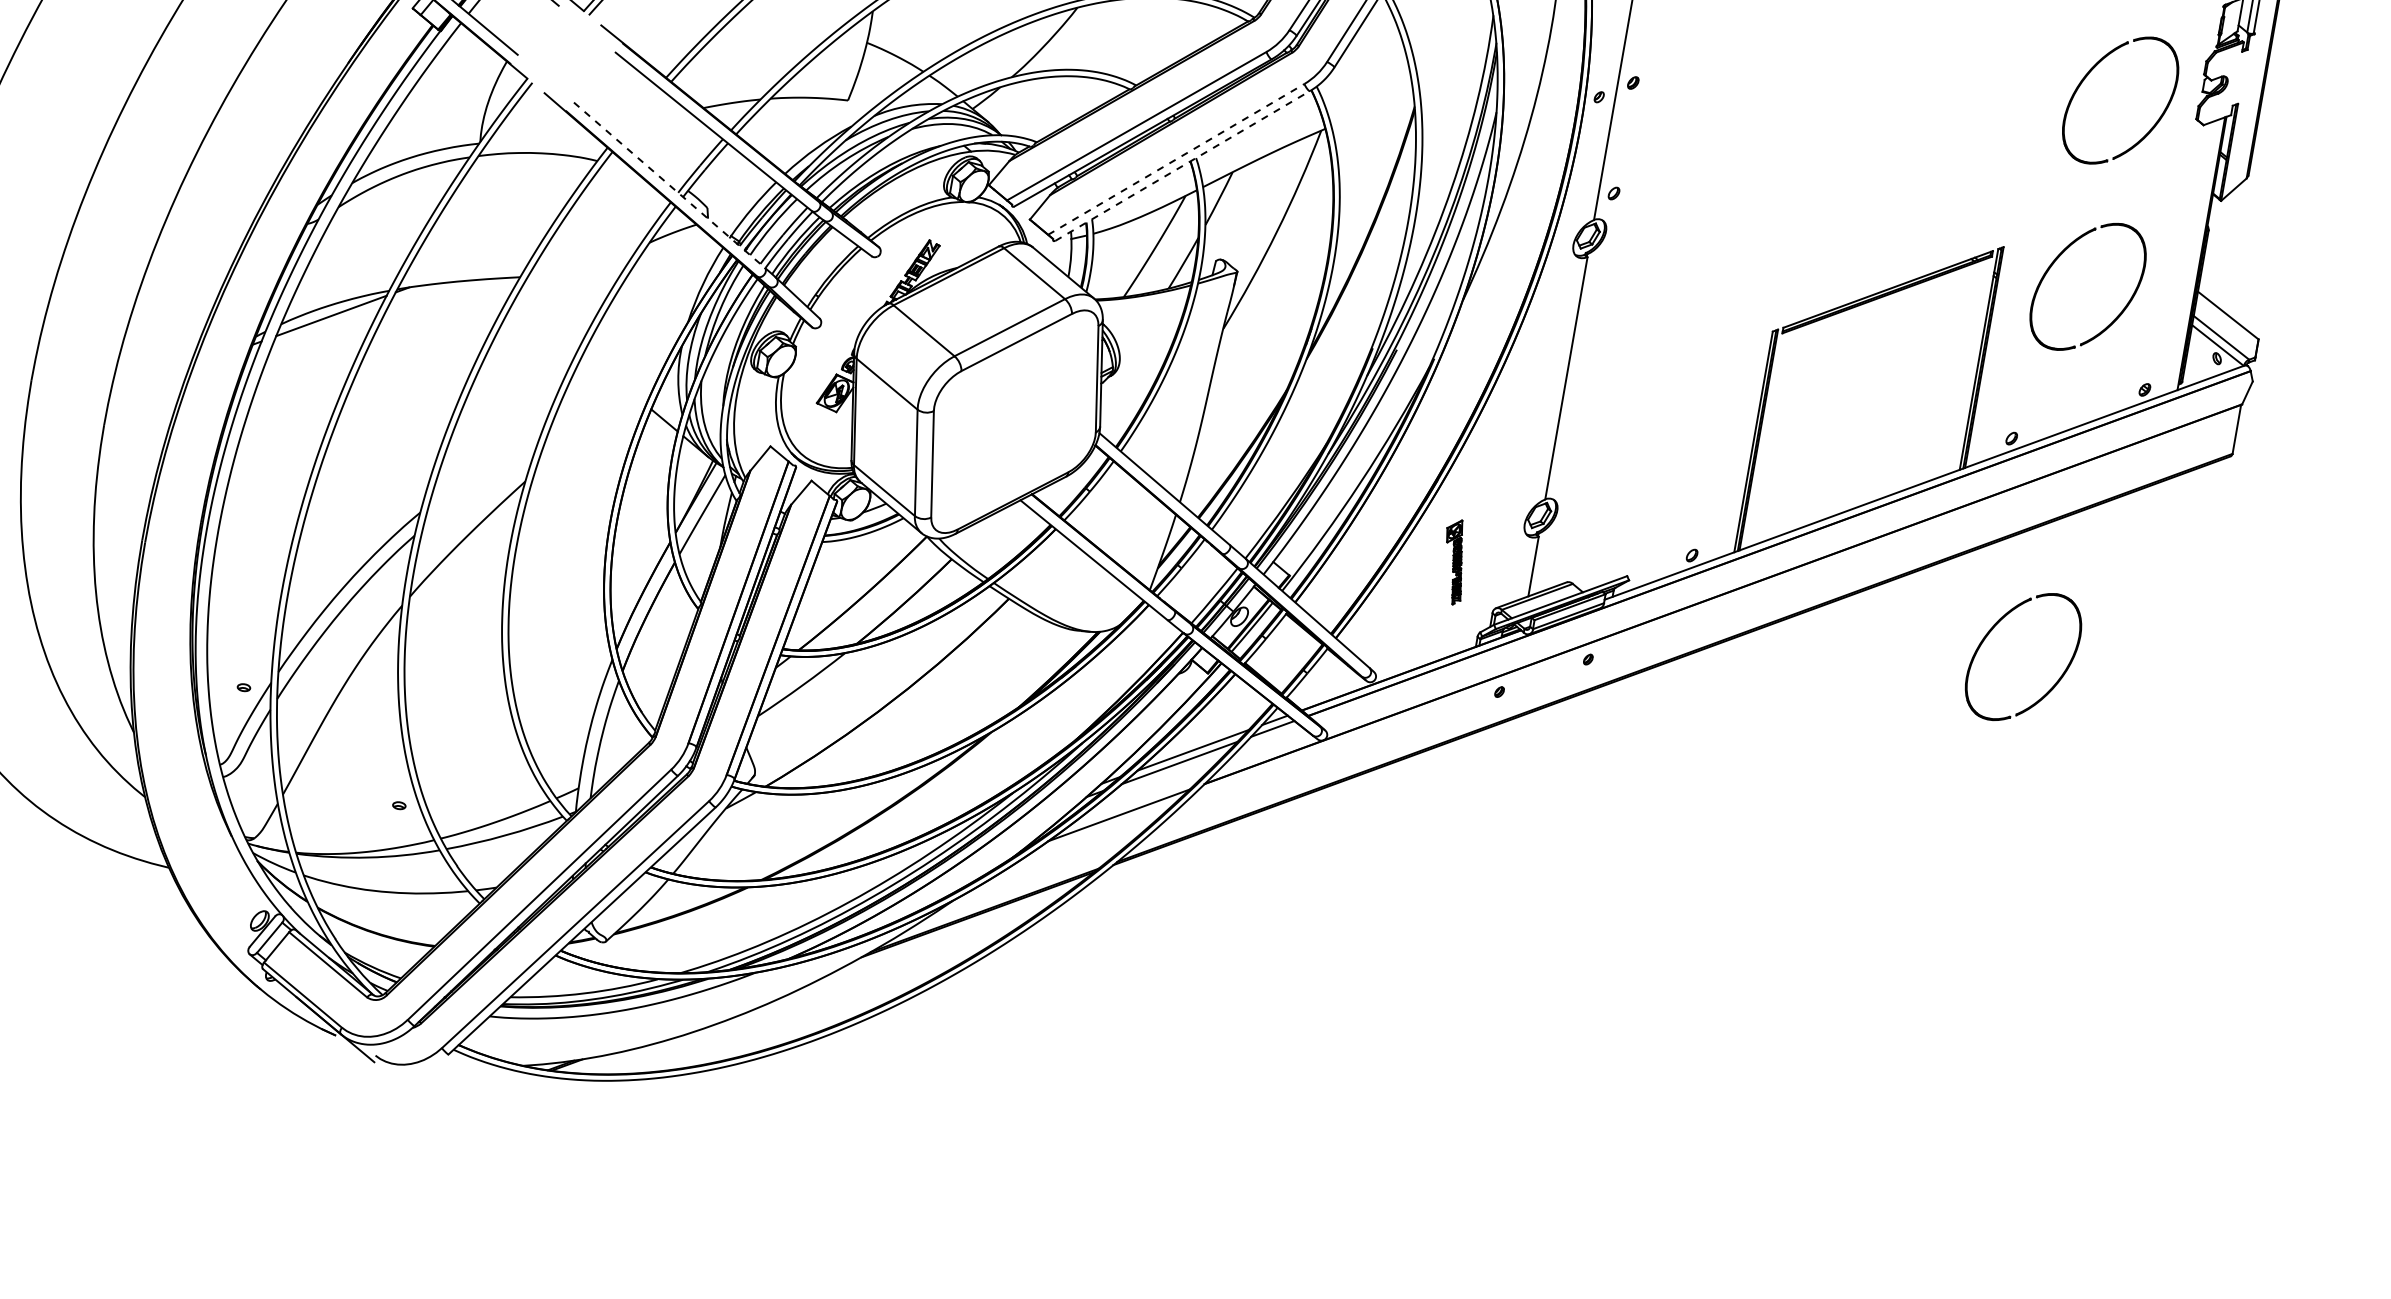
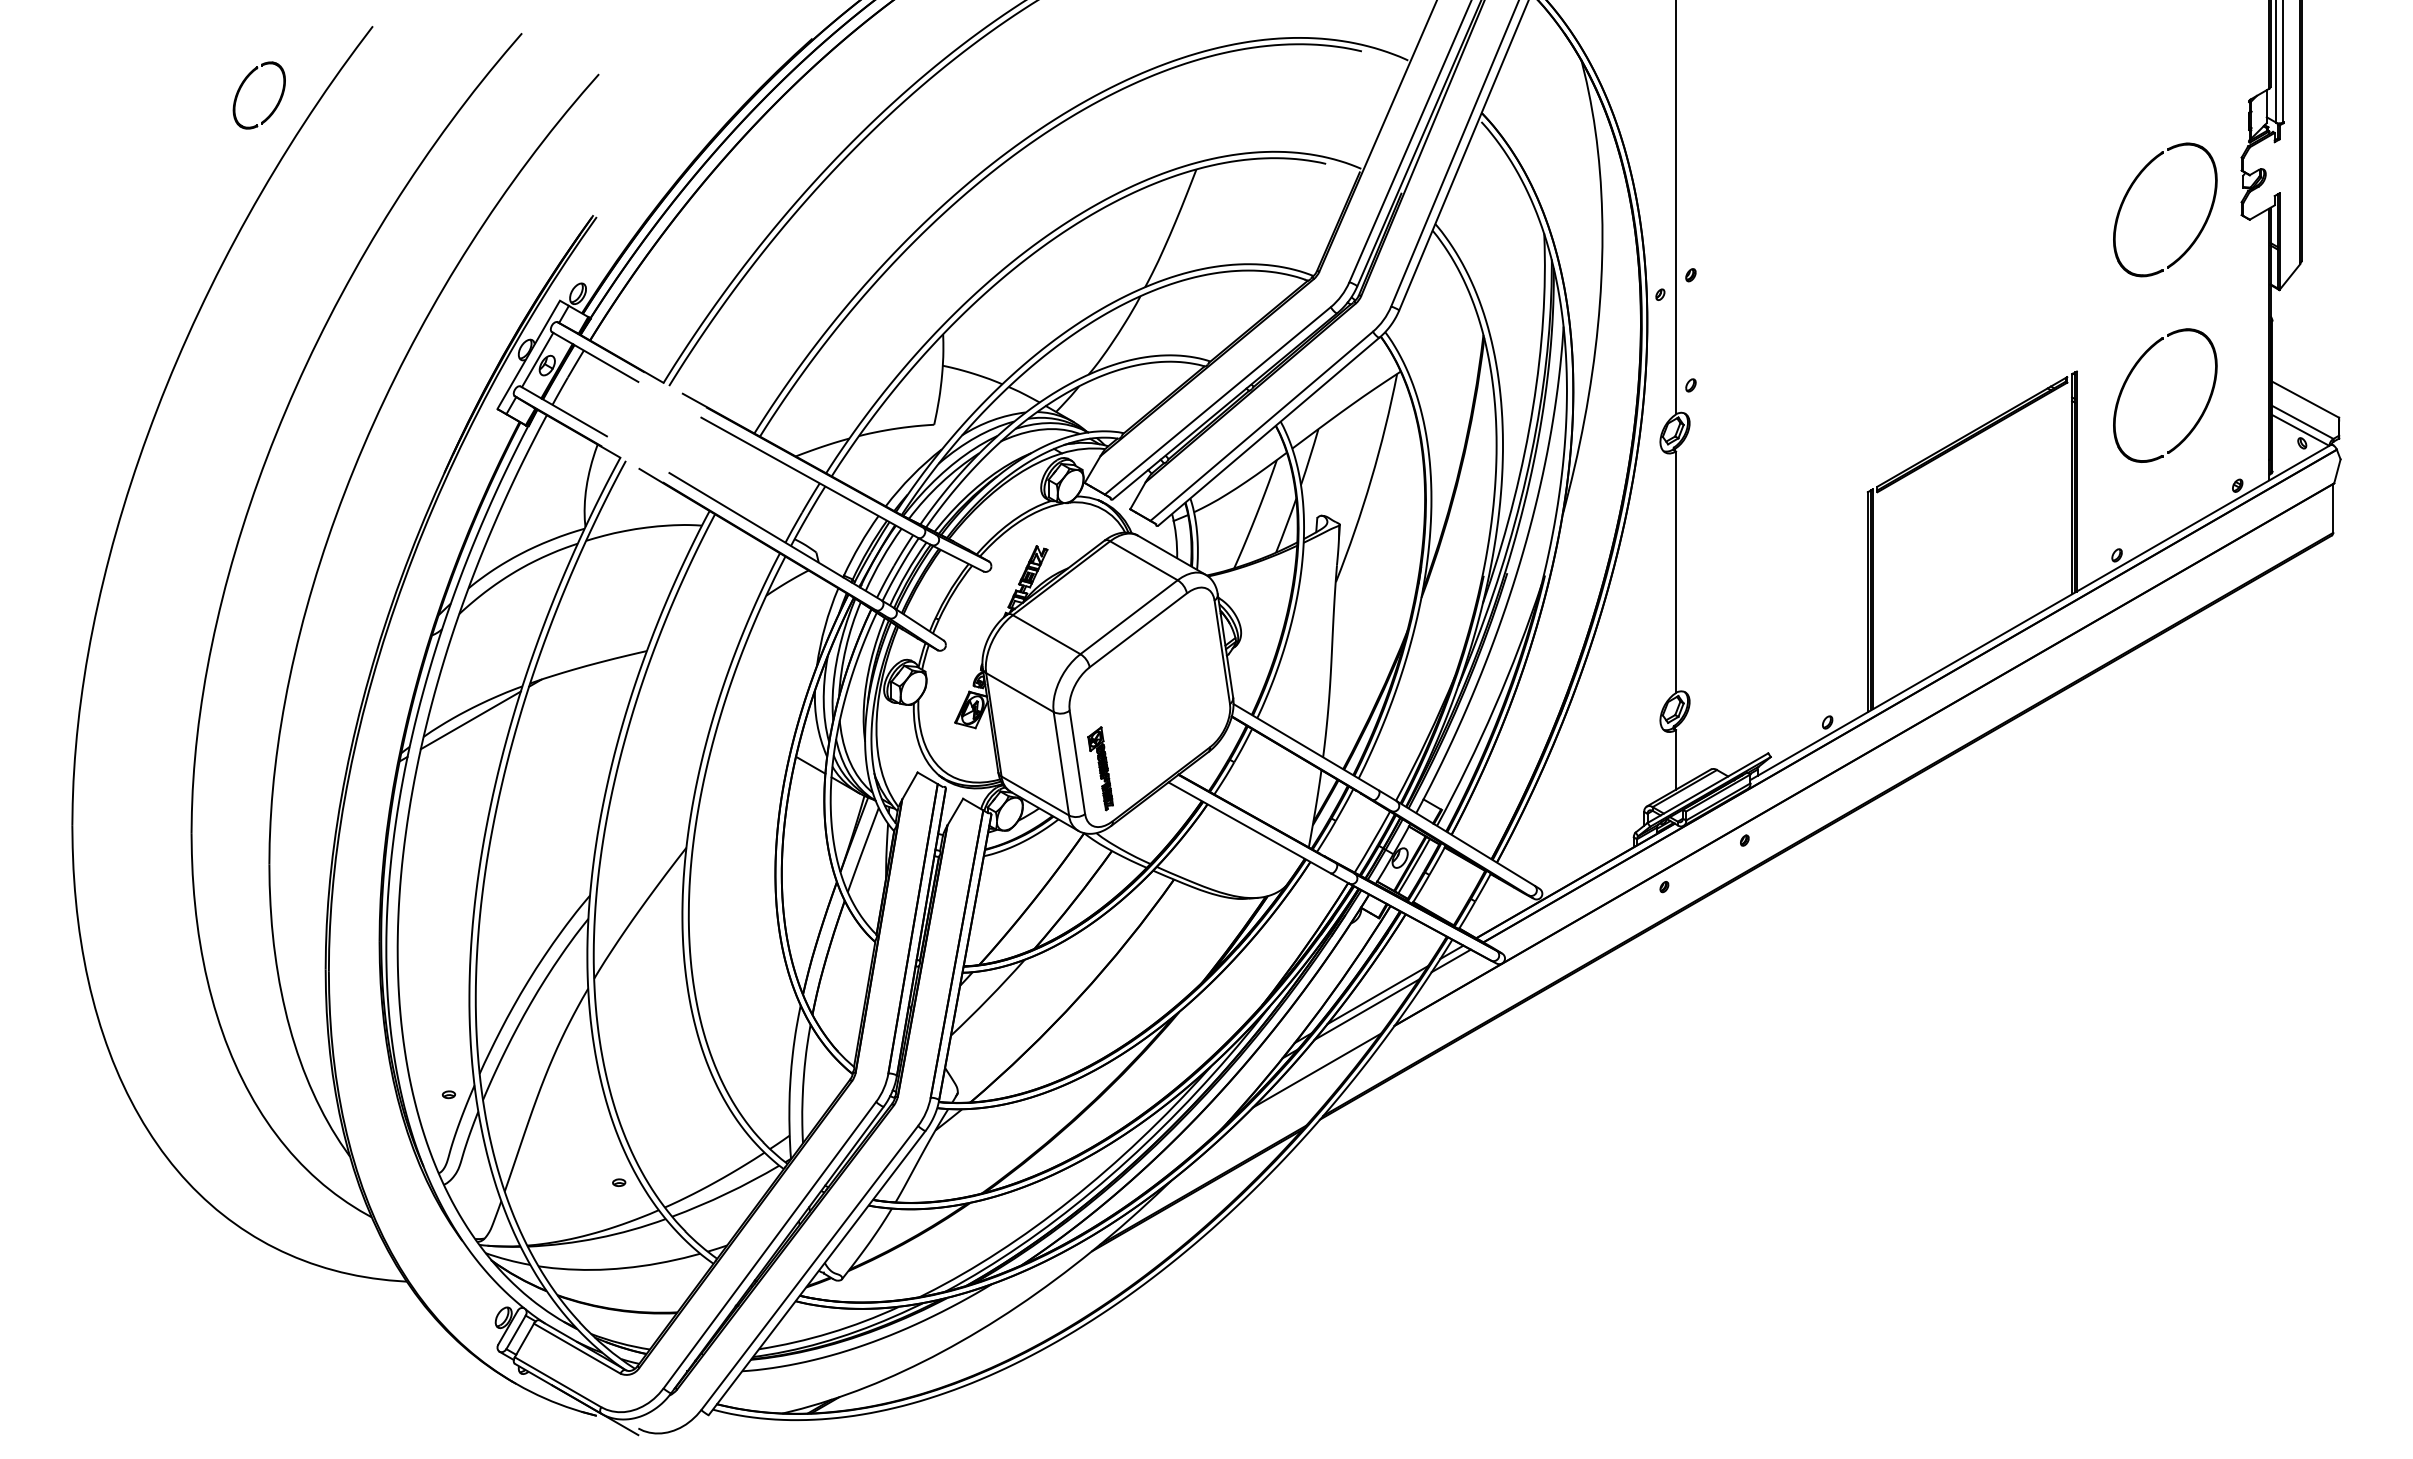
line: (1177, 158) -> (1262, 425), dashed -> solid
line: (1183, 165) -> (1269, 431), dashed -> solid
line: (669, 184) -> (775, 536), dashed -> solid
part: (1454, 561) -> (1100, 768), moved
part: (1994, 628) -> (2132, 741), removed

